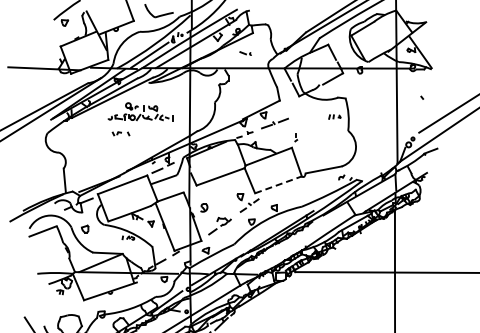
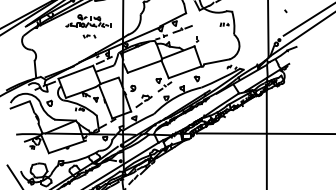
part: (120, 133) -> (89, 36), moved
line: (278, 184) -> (185, 72), dashed -> solid
part: (295, 194) -> (197, 79), added

